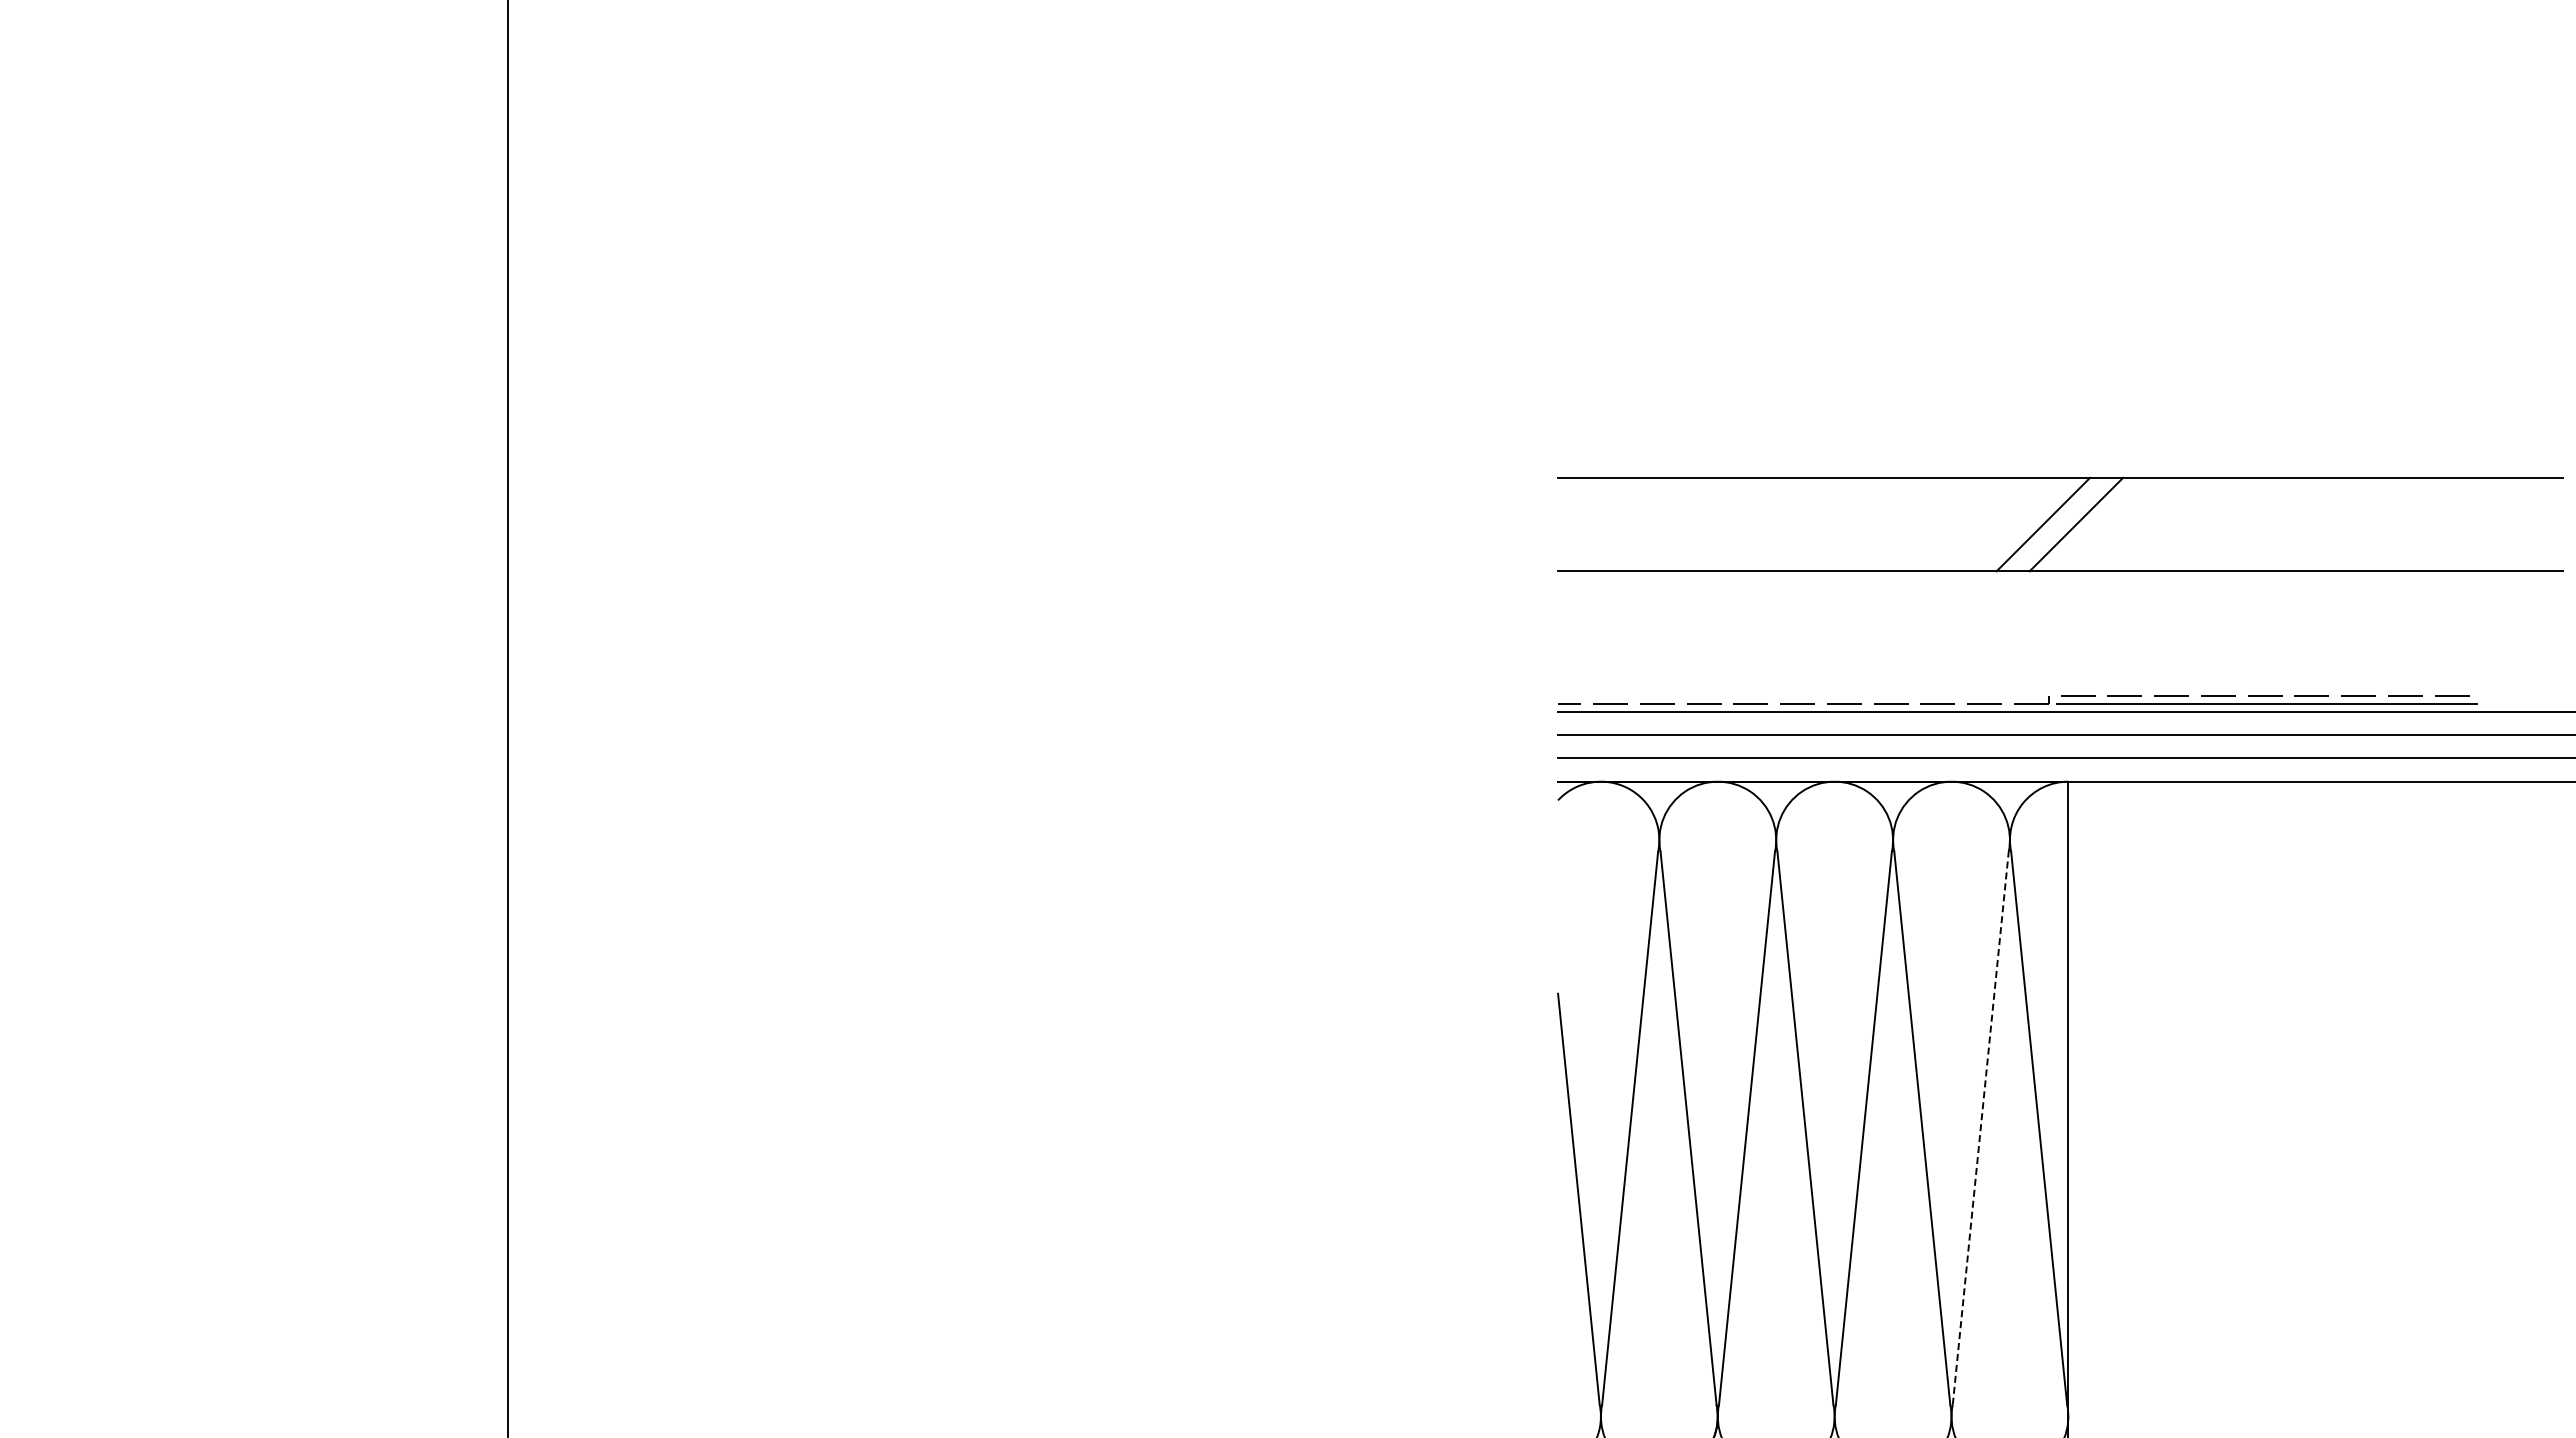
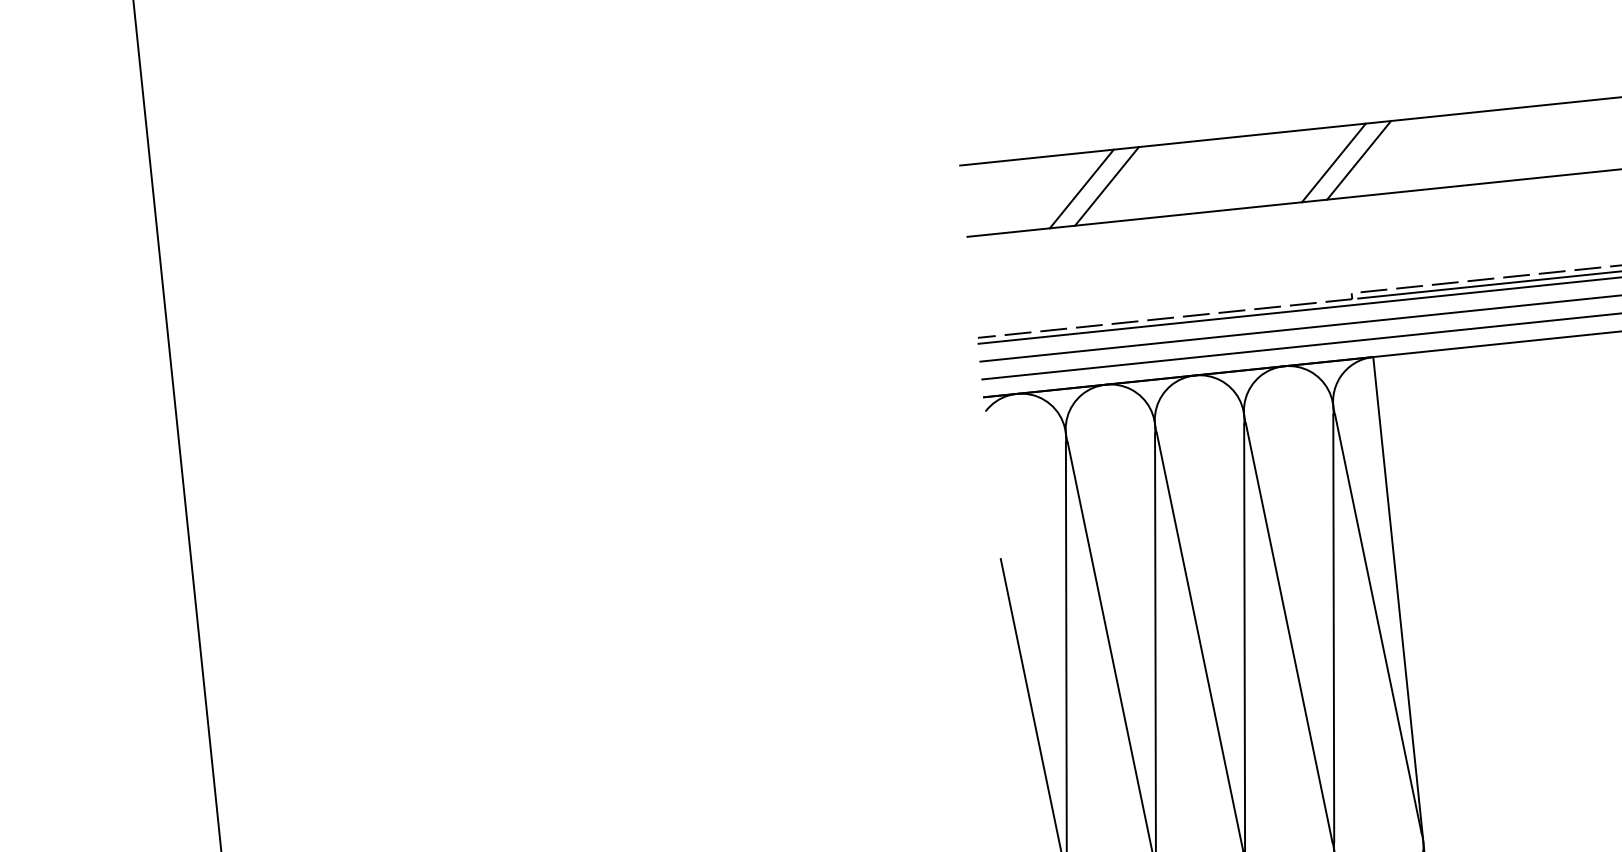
line: (1712, 524) -> (1081, 188), added
line: (1745, 524) -> (1106, 186), added
line: (1980, 1128) -> (1333, 628), dashed -> solid

